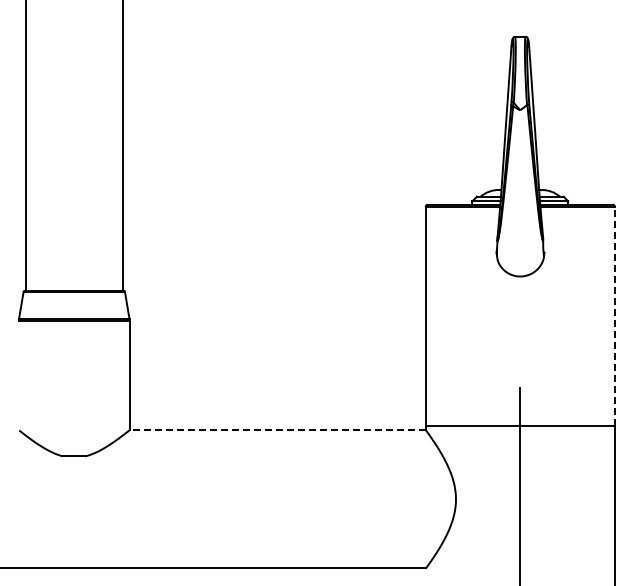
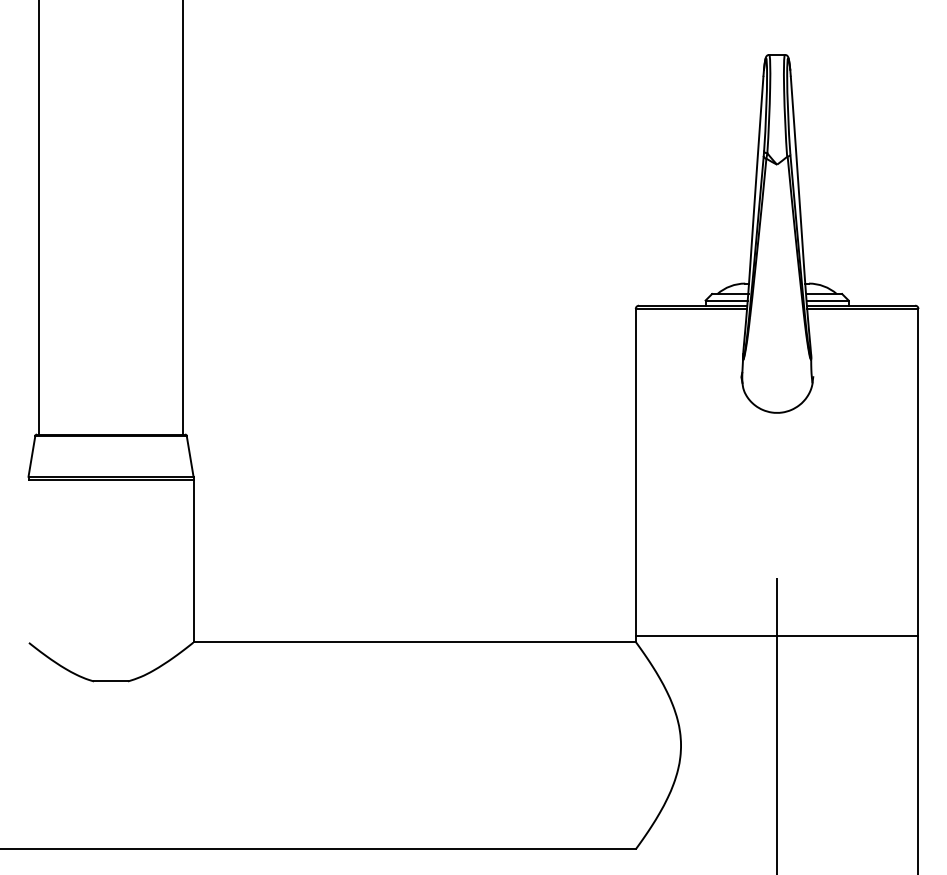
line: (614, 316) -> (917, 472), dashed -> solid
line: (277, 430) -> (414, 642), dashed -> solid

